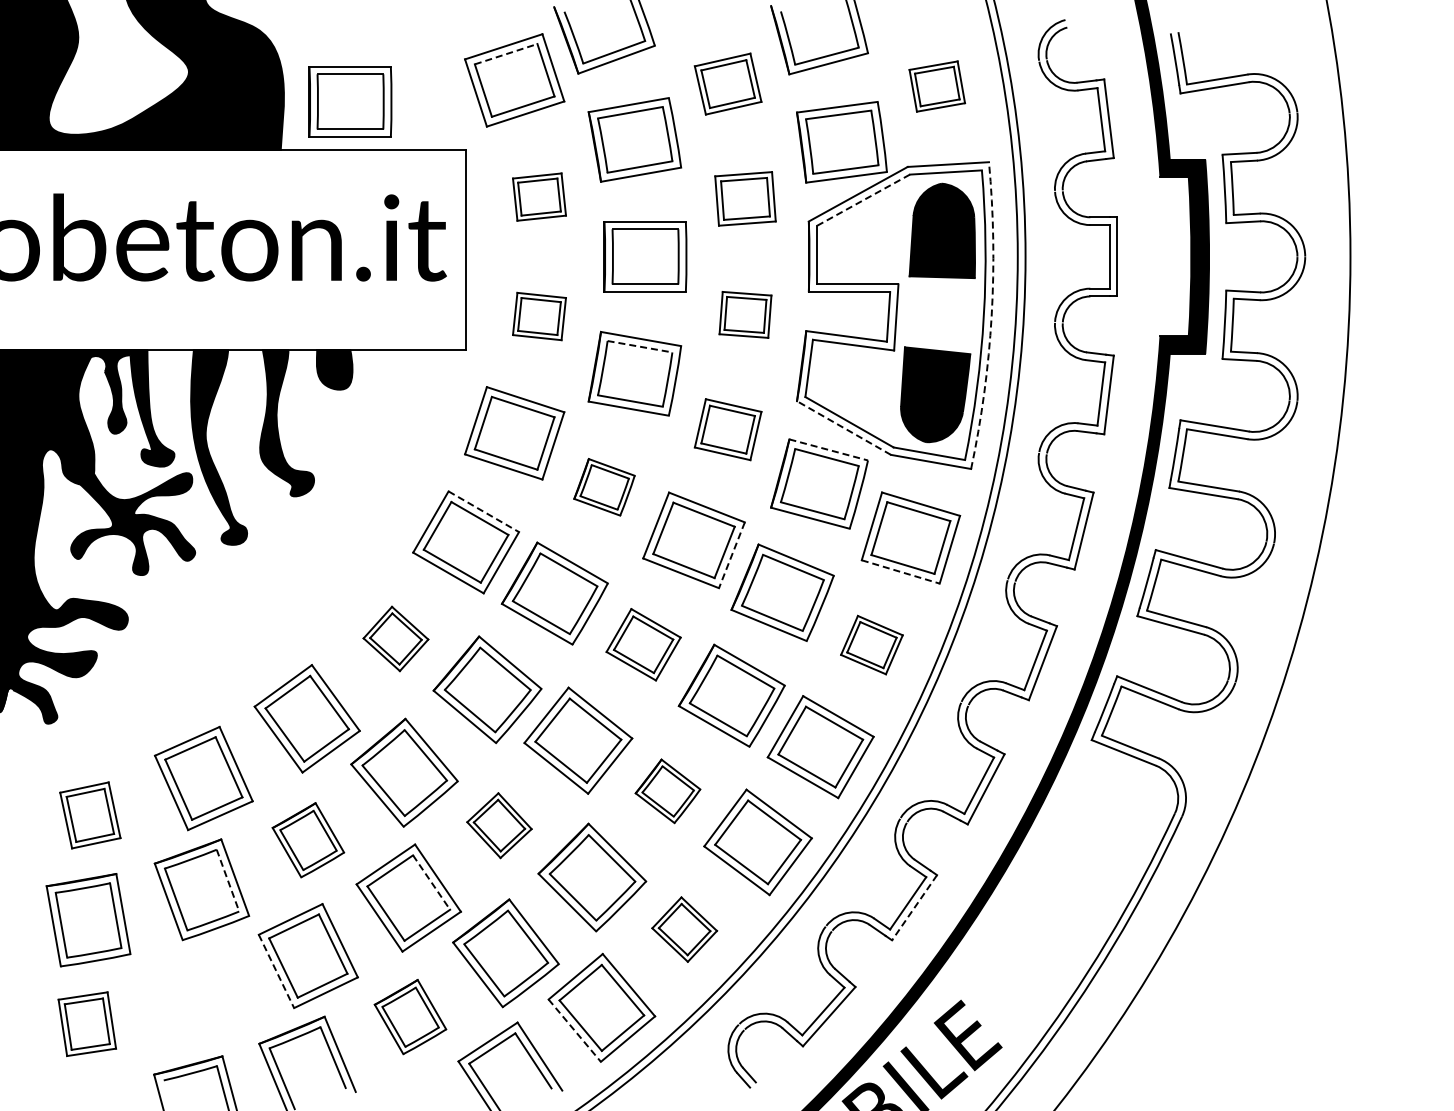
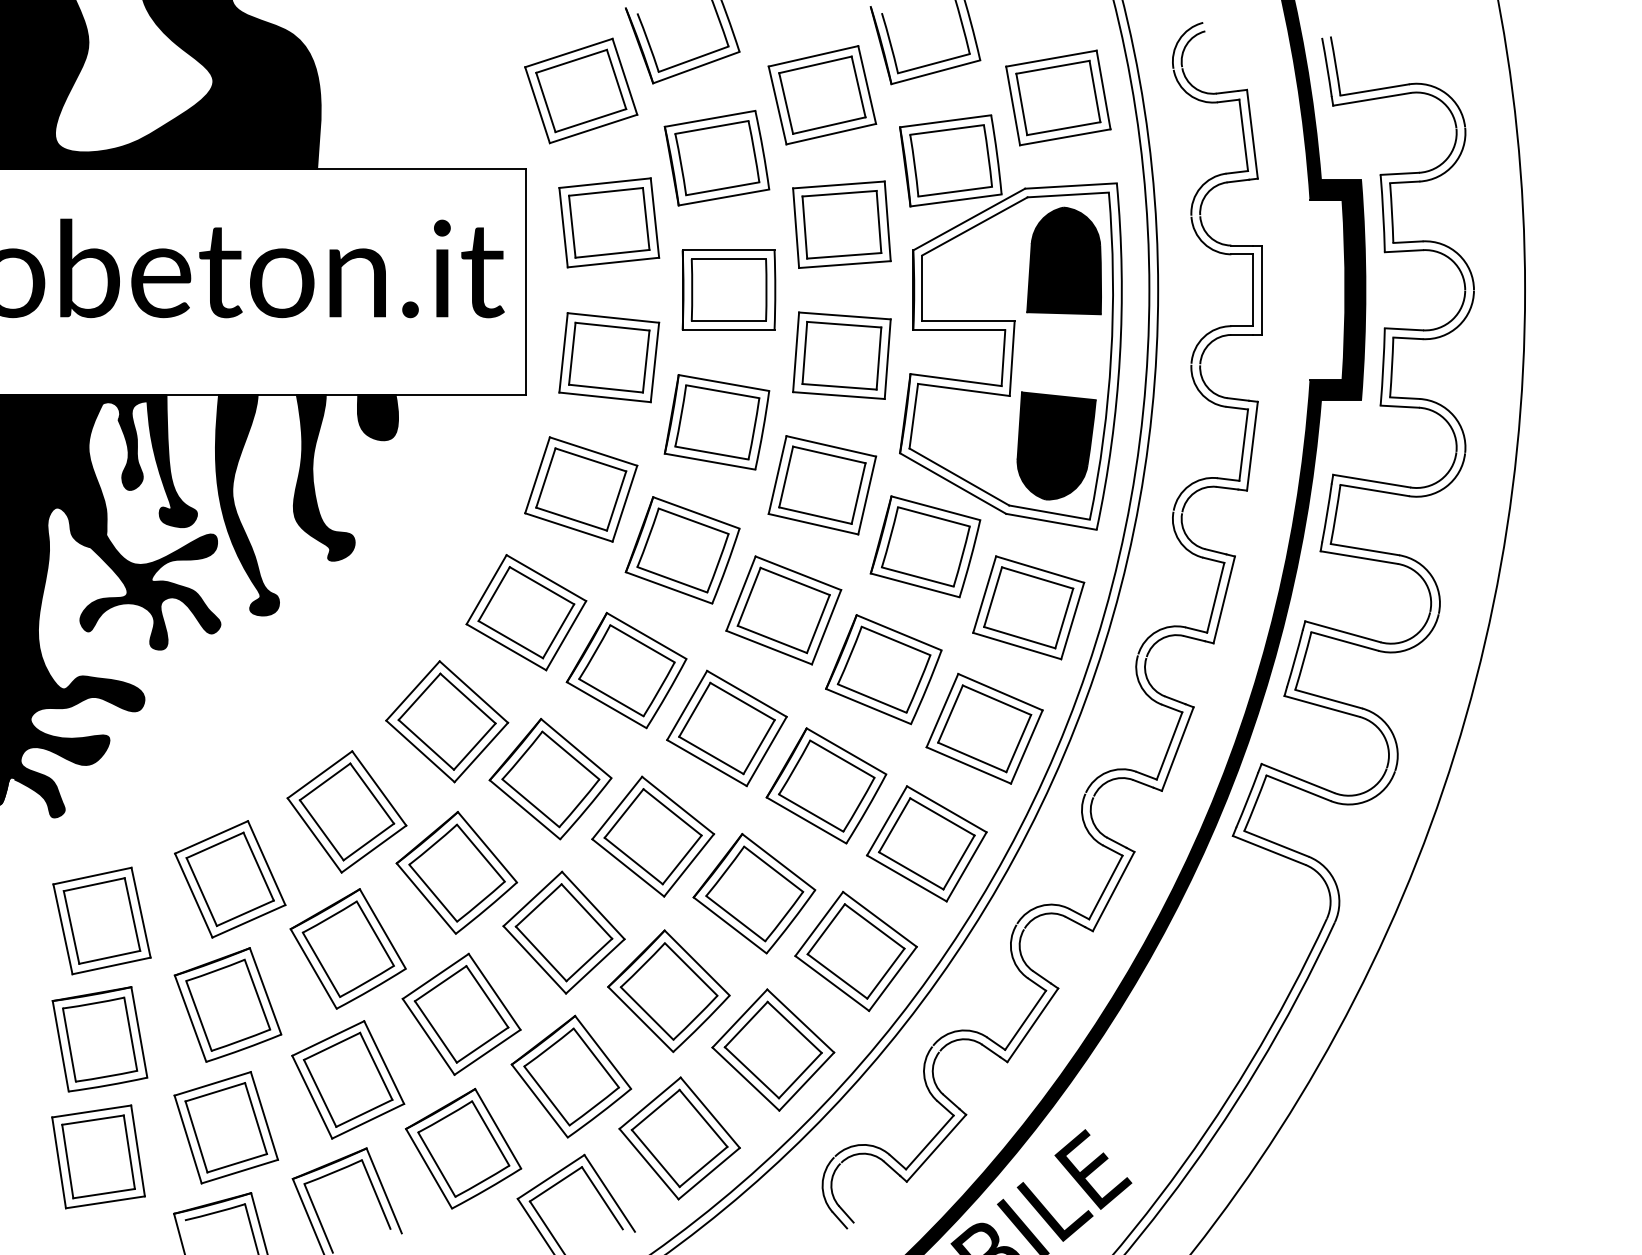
line: (506, 54) -> (571, 61), dashed -> solid
part: (727, 83) -> (821, 94), size x1.43
part: (937, 86) -> (1058, 97), size x1.67
part: (350, 101) -> (395, 114), removed
part: (539, 196) -> (609, 222), size x1.67
part: (745, 198) -> (841, 224), size x1.43
line: (862, 200) -> (974, 226), dashed -> solid
part: (745, 314) -> (841, 355), size x1.67
part: (539, 316) -> (609, 357), size x1.67
arc: (991, 316) -> (1119, 357), dashed -> solid
line: (640, 346) -> (723, 391), dashed -> solid
line: (843, 427) -> (952, 482), dashed -> solid
part: (727, 429) -> (821, 485), size x1.43
line: (828, 449) -> (935, 507), dashed -> solid
part: (604, 487) -> (682, 550), size x1.67
line: (483, 511) -> (546, 577), dashed -> solid
line: (731, 555) -> (826, 627), dashed -> solid
line: (900, 571) -> (1016, 645), dashed -> solid
part: (395, 638) -> (446, 721), size x1.67
part: (643, 644) -> (726, 728), size x1.43
part: (871, 644) -> (984, 728), size x1.67
part: (667, 791) -> (753, 894), size x1.67
part: (90, 815) -> (102, 921), size x1.43
part: (499, 825) -> (564, 932), size x1.67
part: (308, 840) -> (348, 949), size x1.43
line: (228, 880) -> (258, 994), dashed -> solid
line: (431, 882) -> (487, 996), dashed -> solid
line: (914, 907) -> (1032, 1025), dashed -> solid
part: (684, 929) -> (773, 1049), size x1.67
line: (276, 971) -> (312, 1097), dashed -> solid
part: (200, 998) -> (226, 1127), added
part: (410, 1016) -> (463, 1148), size x1.43
part: (87, 1023) -> (98, 1156), size x1.43
line: (574, 1030) -> (648, 1163), dashed -> solid

